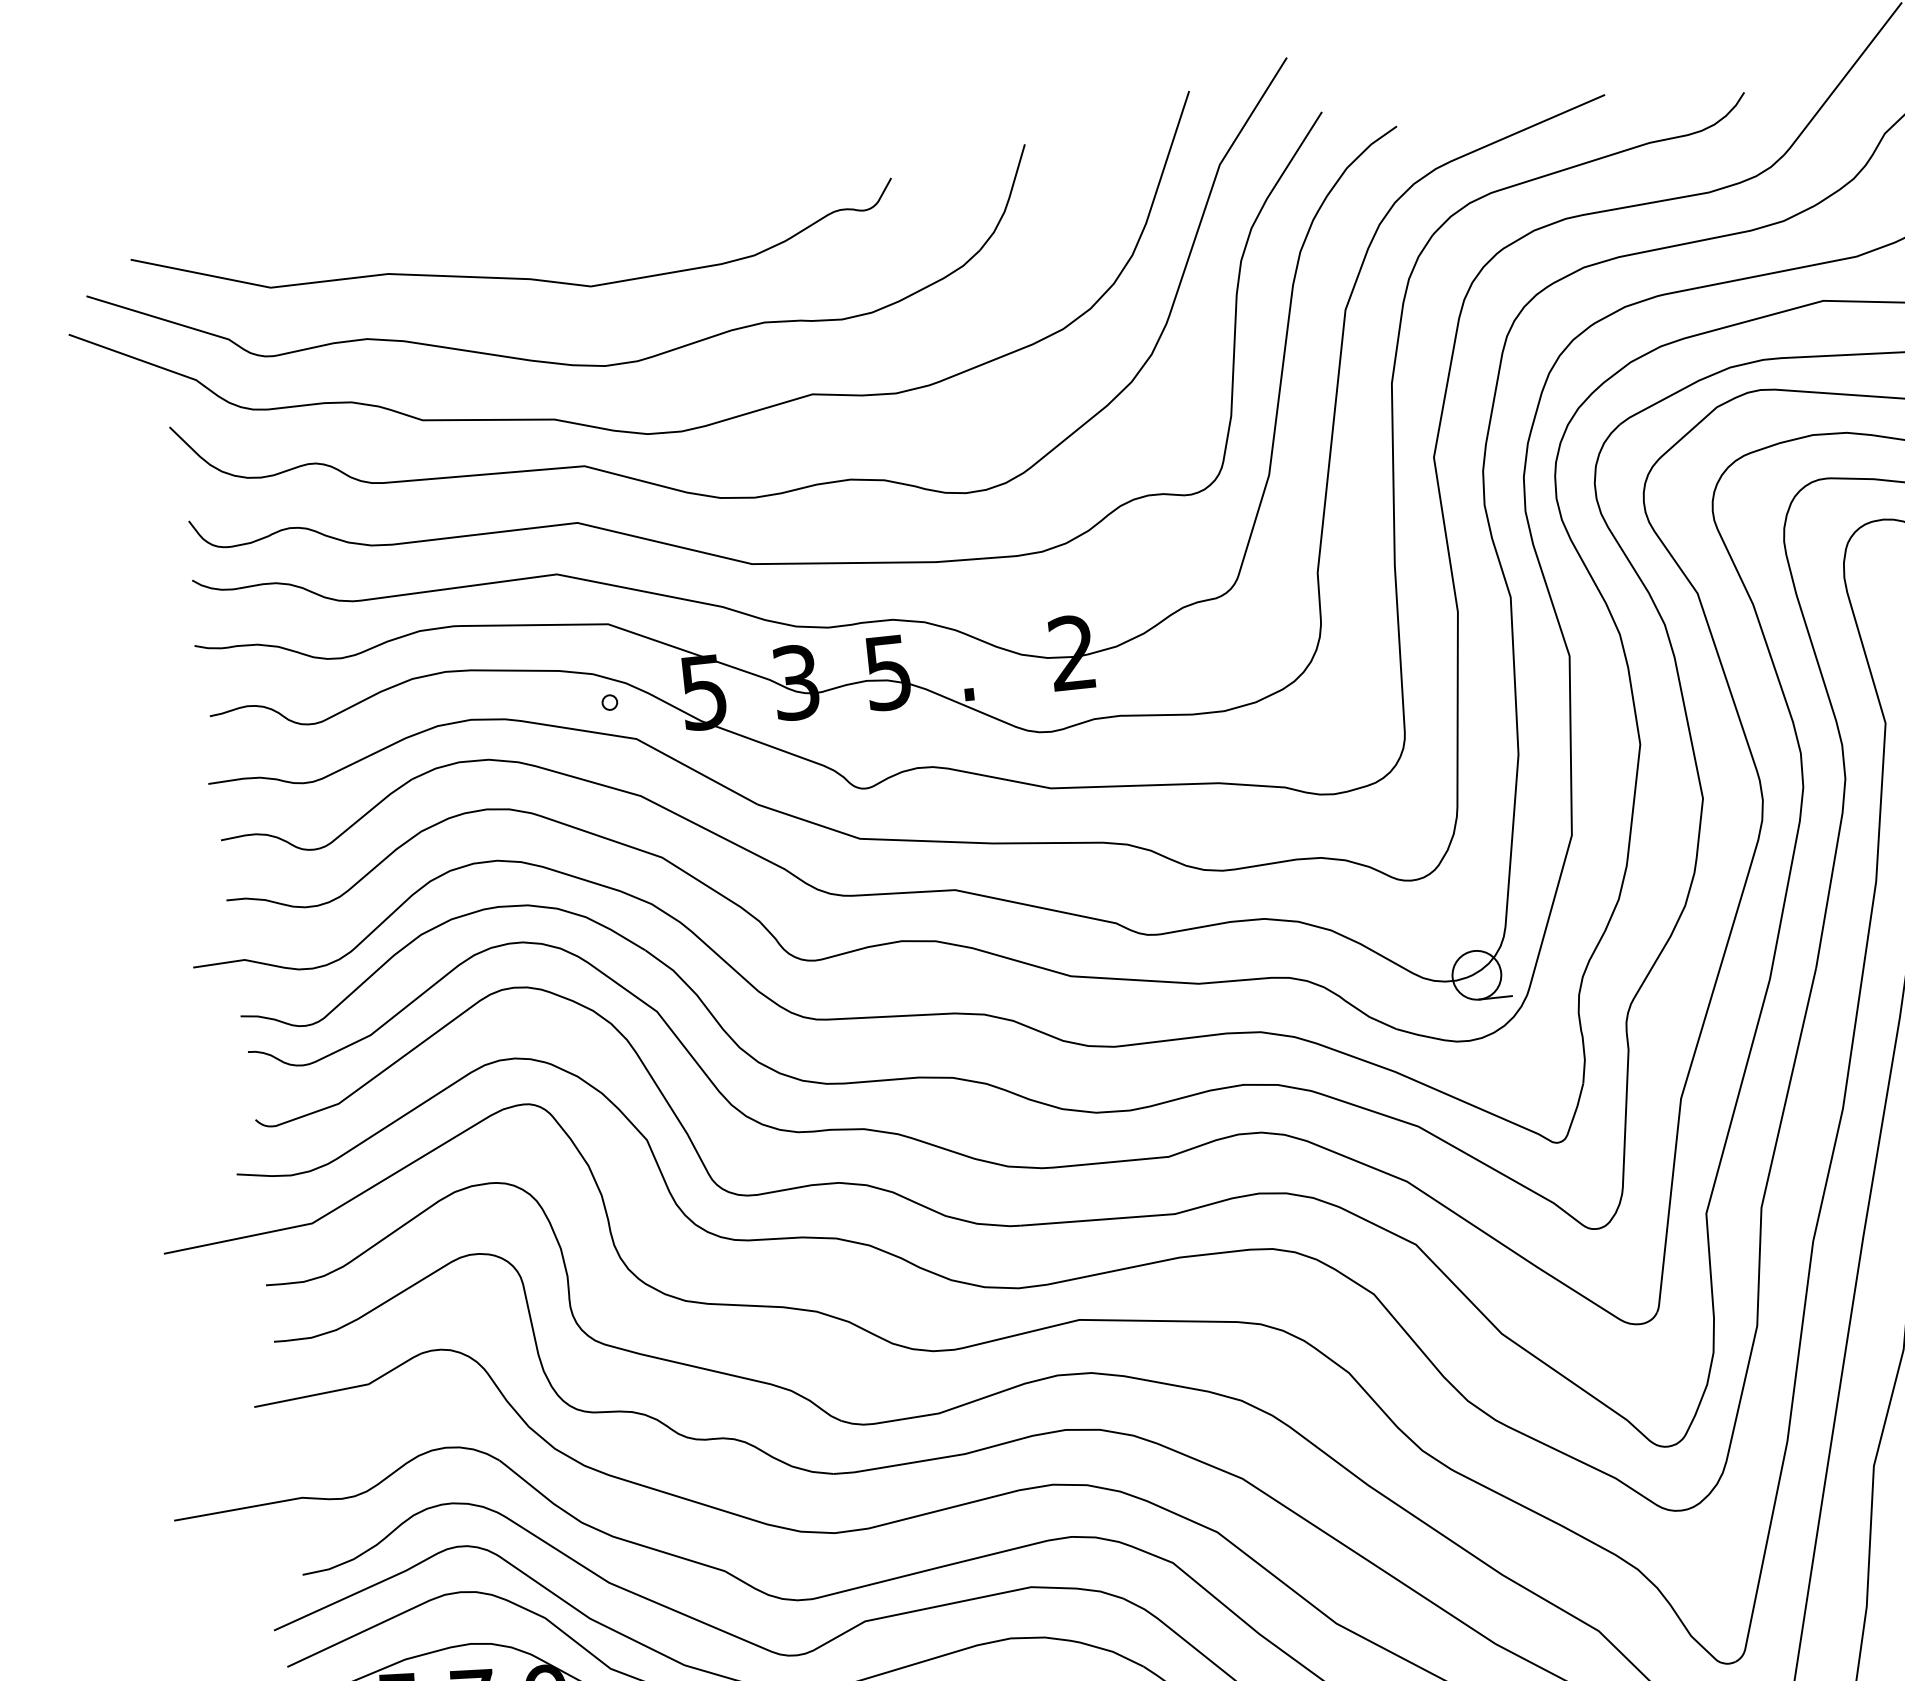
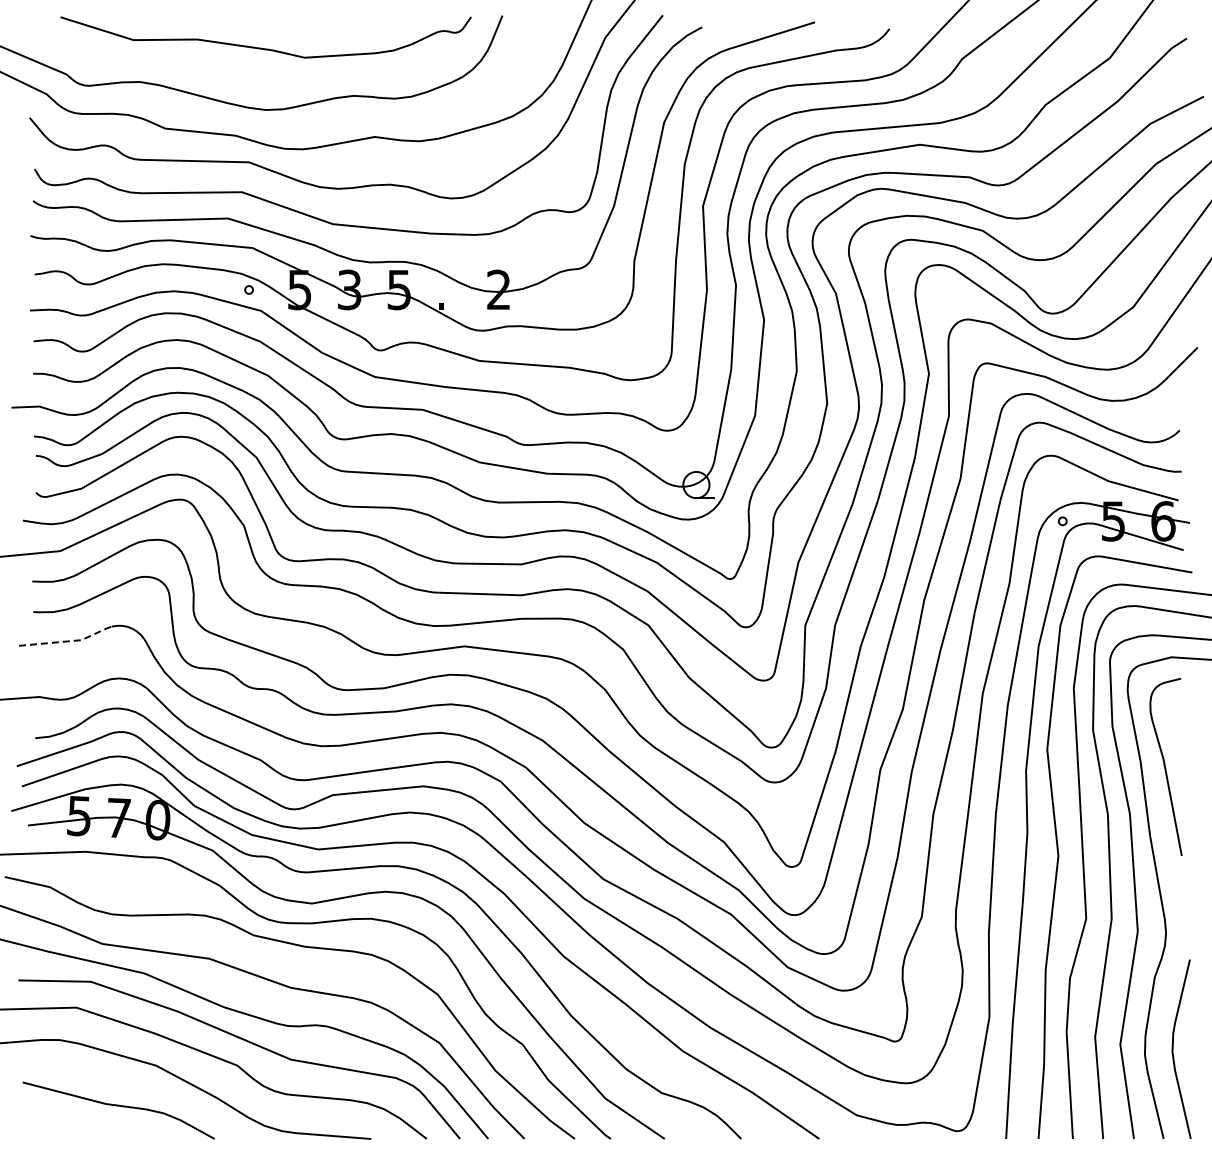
curve: (508, 276) -> (261, 47), moved
line: (345, 1389) -> (68, 641), solid -> dashed

